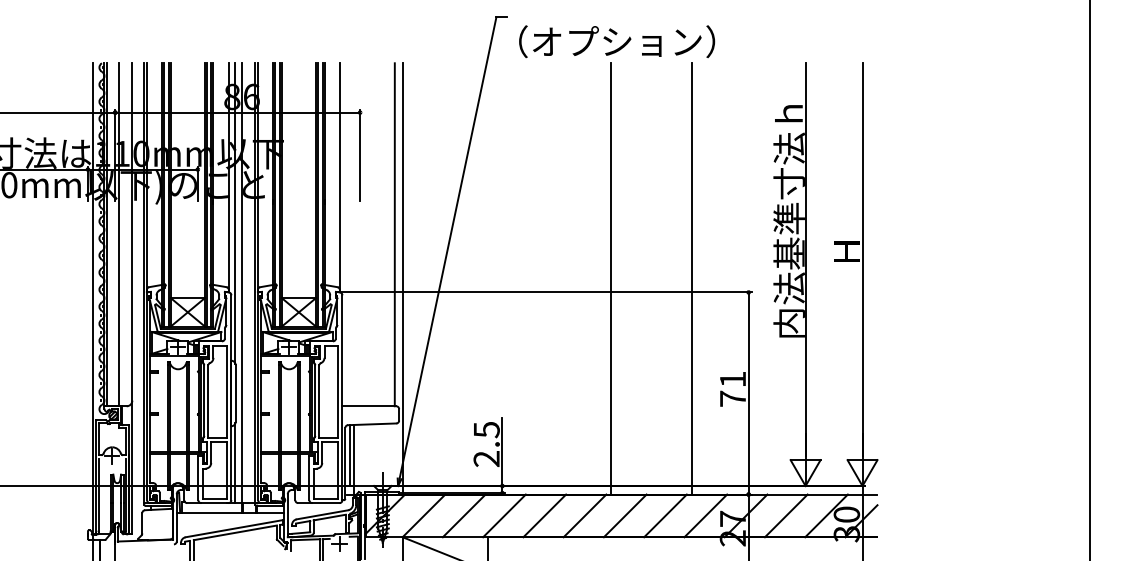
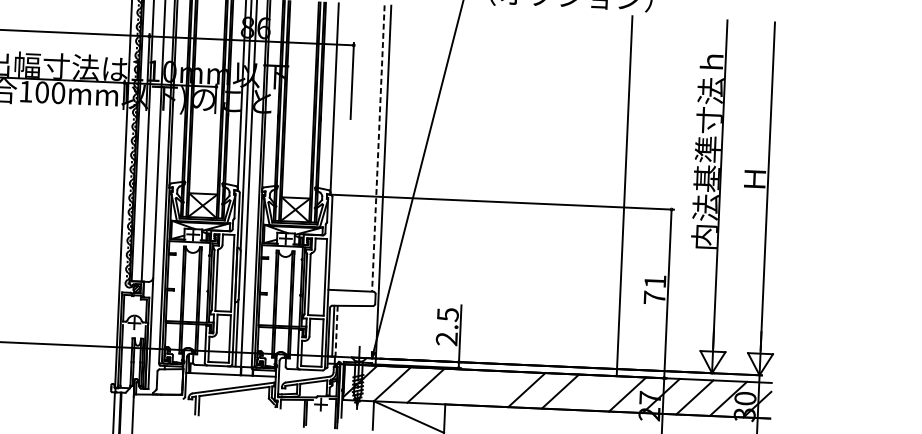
line: (394, 234) -> (378, 148), solid -> dashed
line: (610, 278) -> (556, 192), removed
line: (354, 455) -> (336, 331), solid -> dashed
line: (504, 515) -> (459, 386), removed
line: (544, 515) -> (493, 388), removed
line: (665, 515) -> (594, 392), removed

